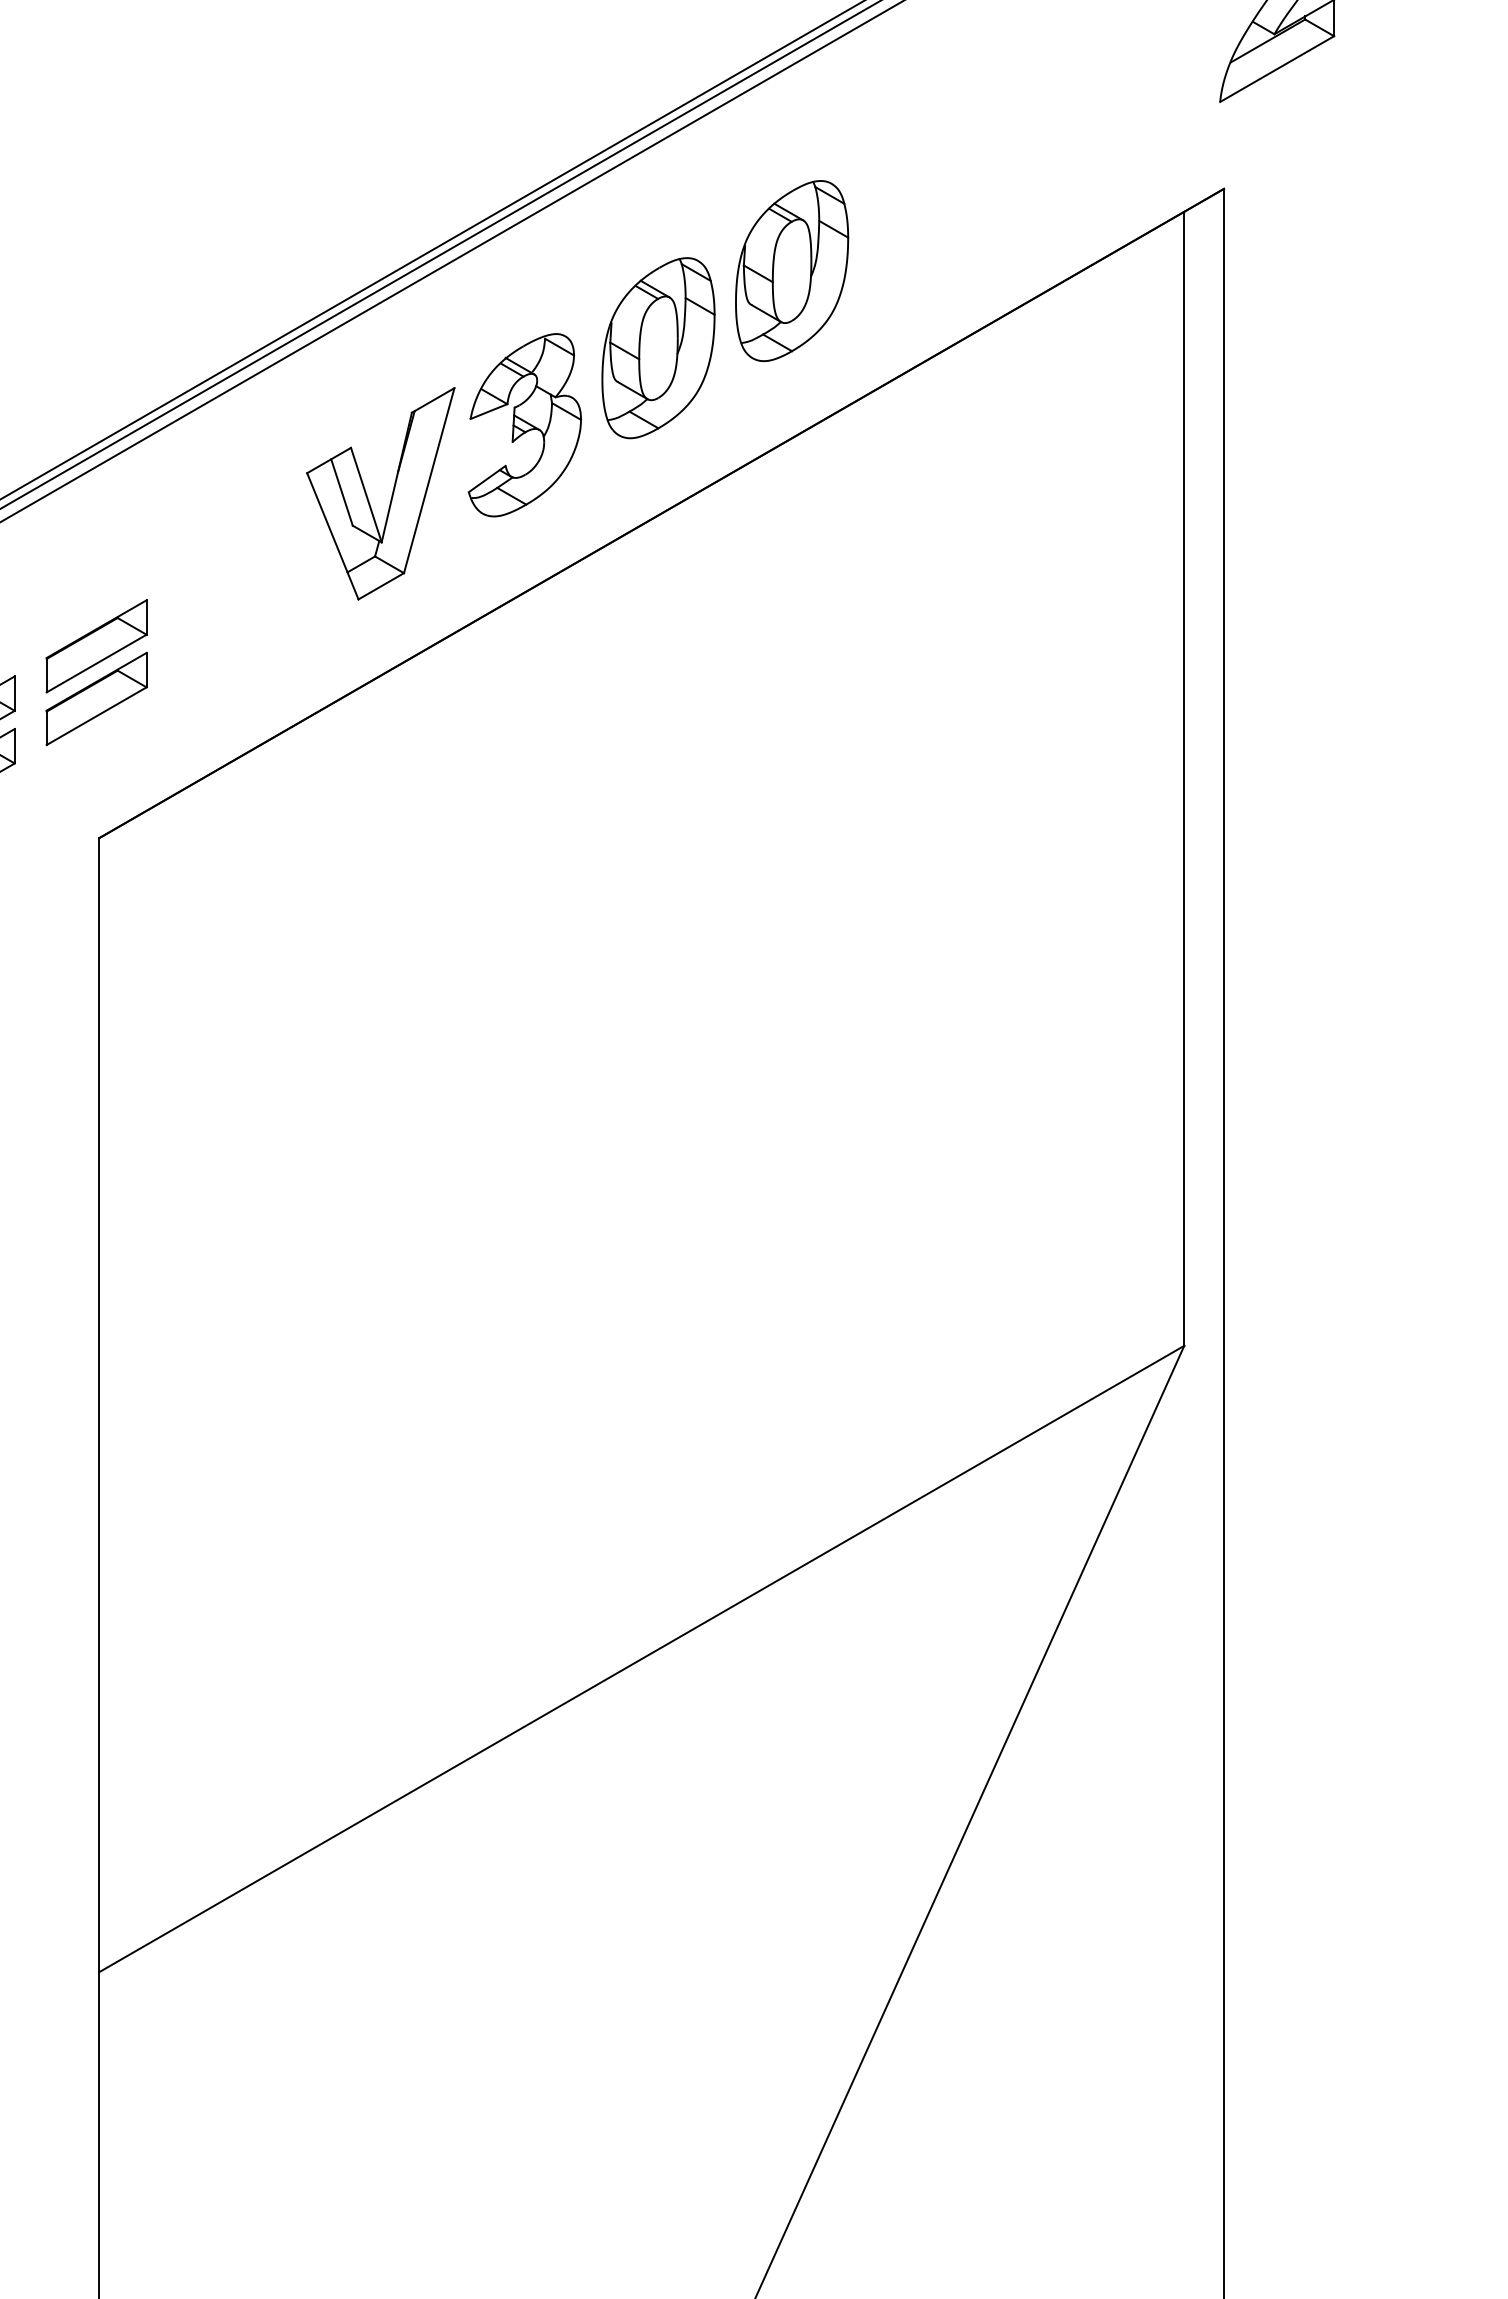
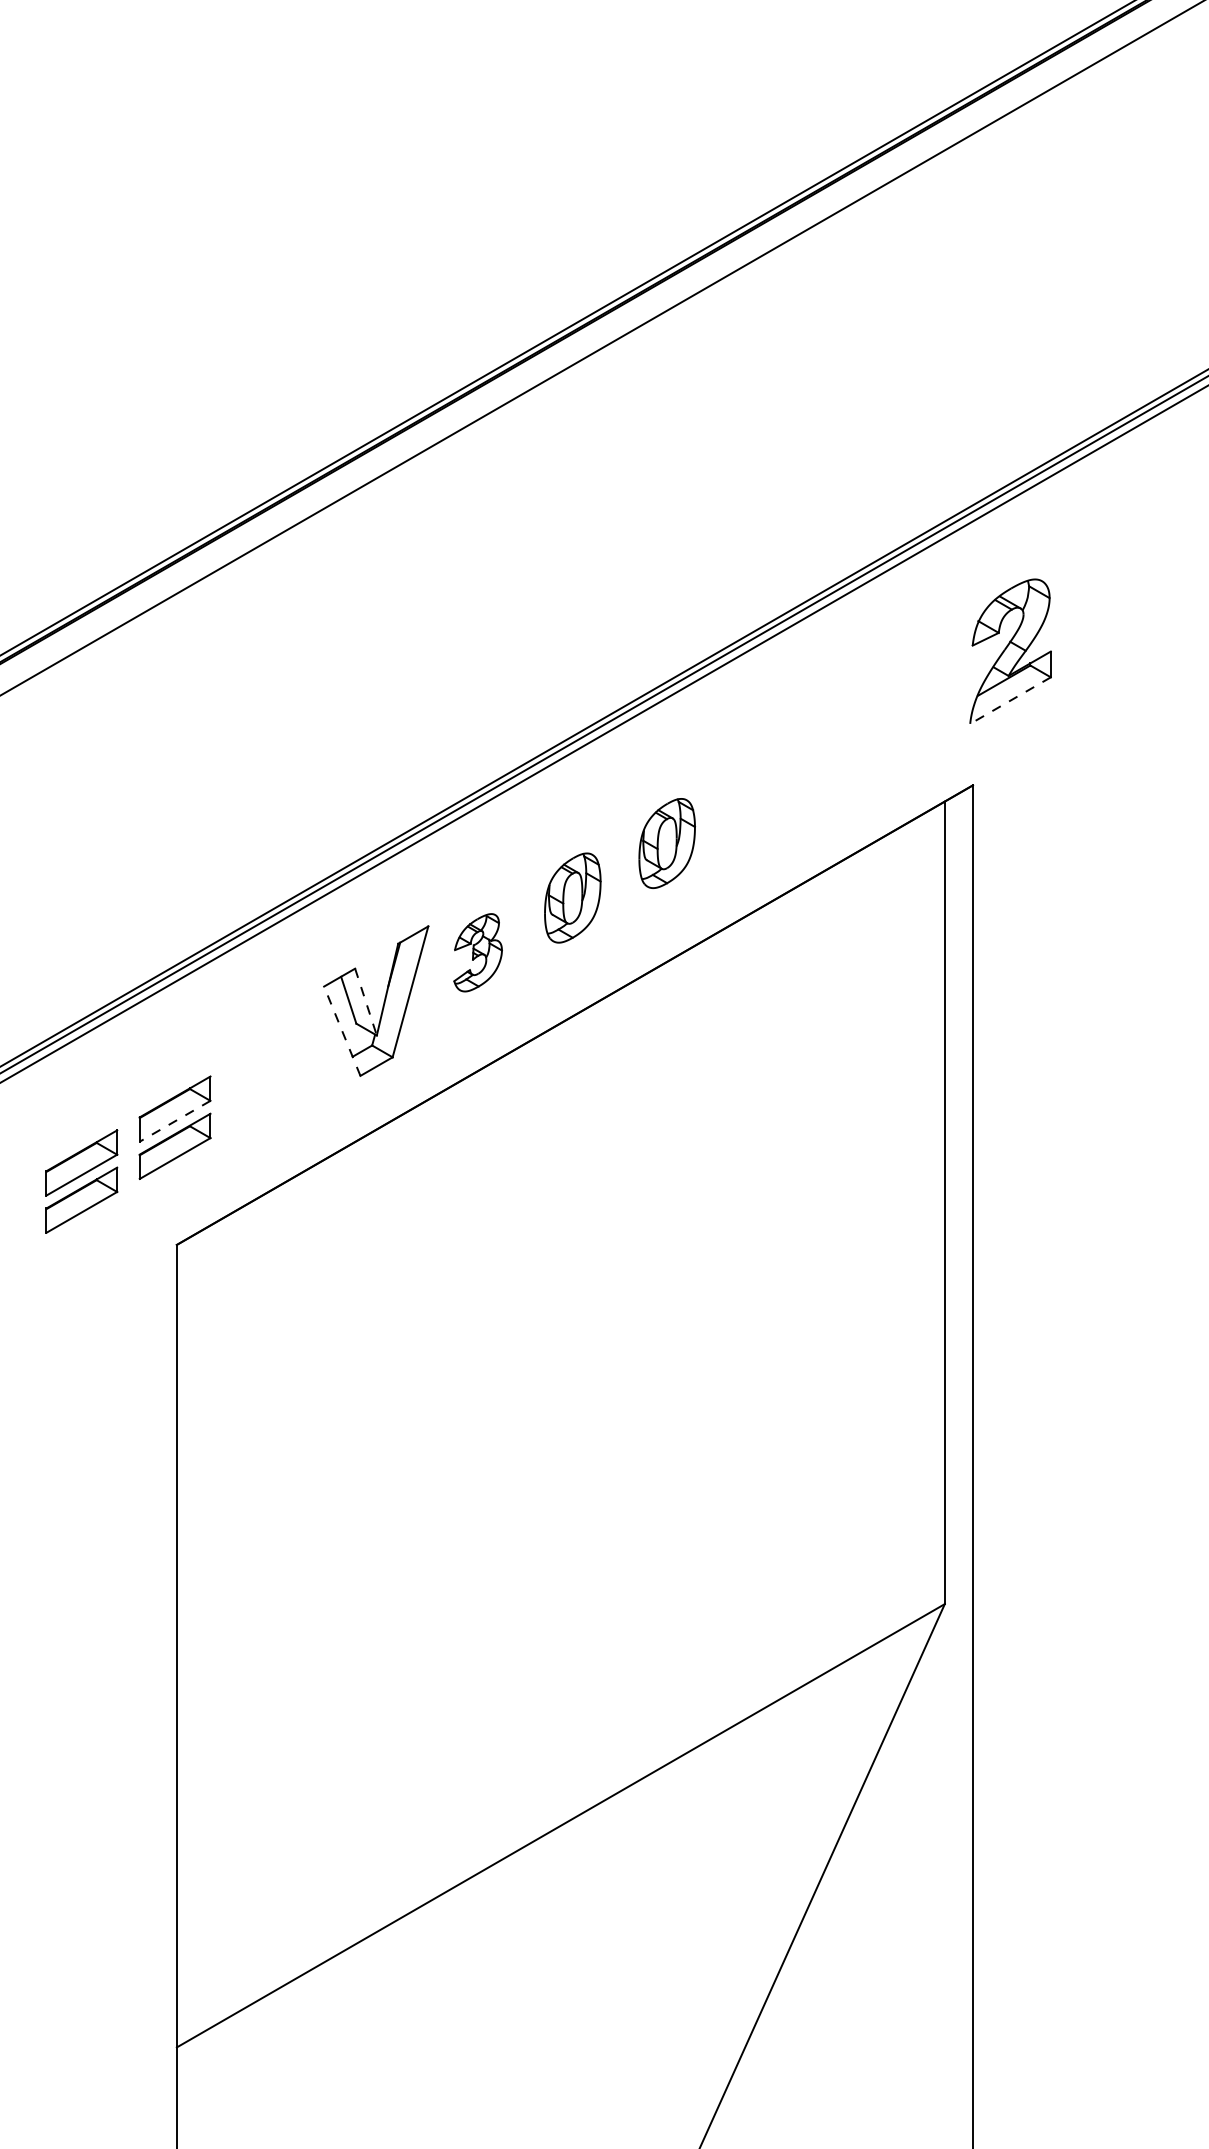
line: (1277, 68) -> (1010, 700), solid -> dashed
part: (790, 271) -> (666, 843), size x0.7
part: (658, 347) -> (572, 897), size x0.7
part: (523, 425) -> (477, 952), size x0.6
line: (367, 495) -> (366, 1002), solid -> dashed
line: (333, 535) -> (342, 1030), solid -> dashed
line: (97, 663) -> (175, 1121), solid -> dashed

